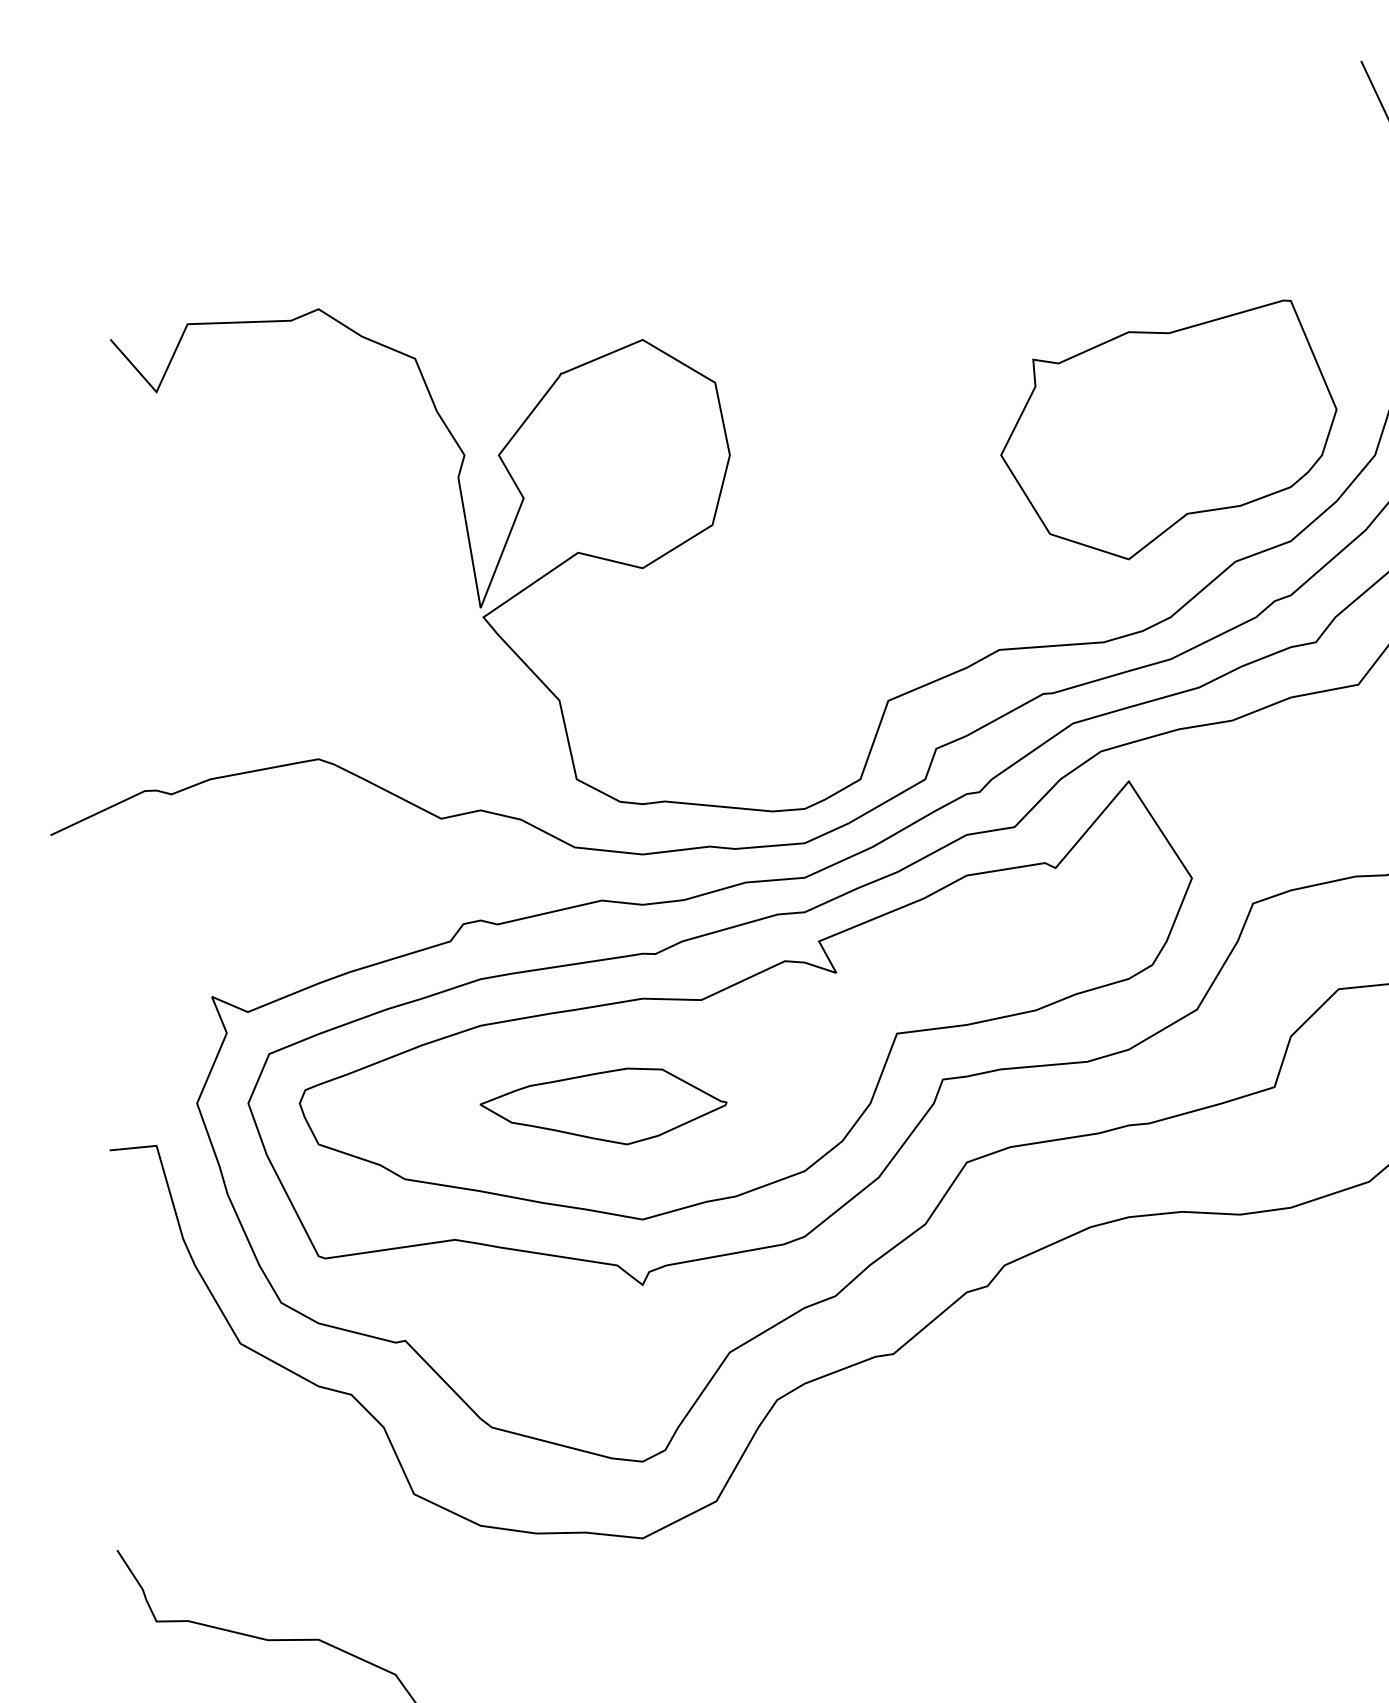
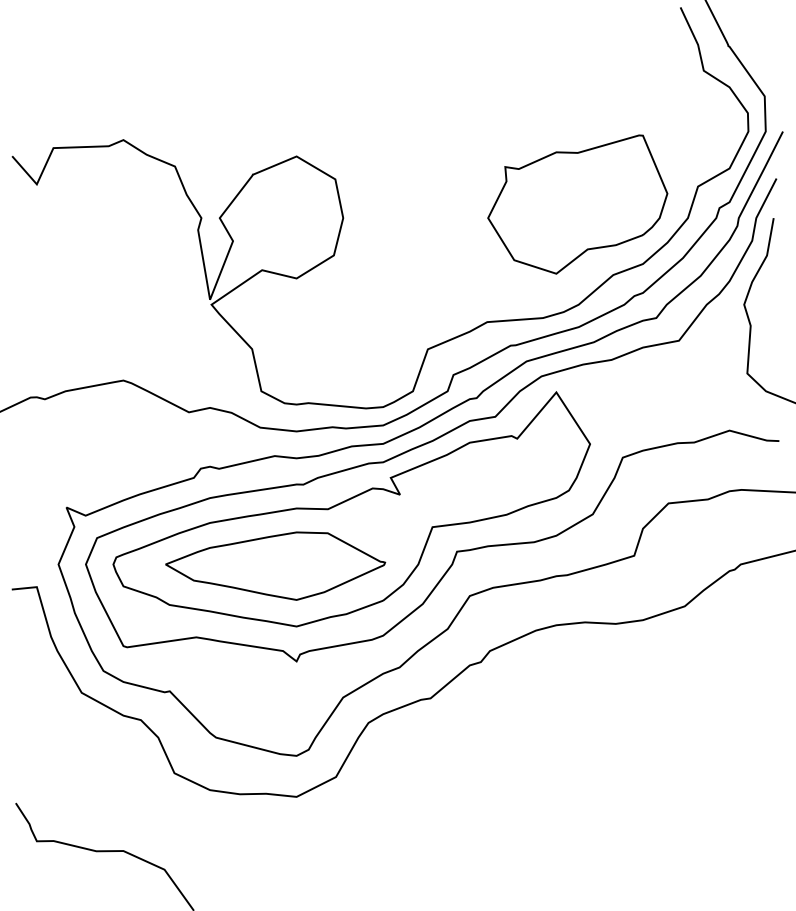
part: (603, 1105) -> (275, 565), size x1.67

